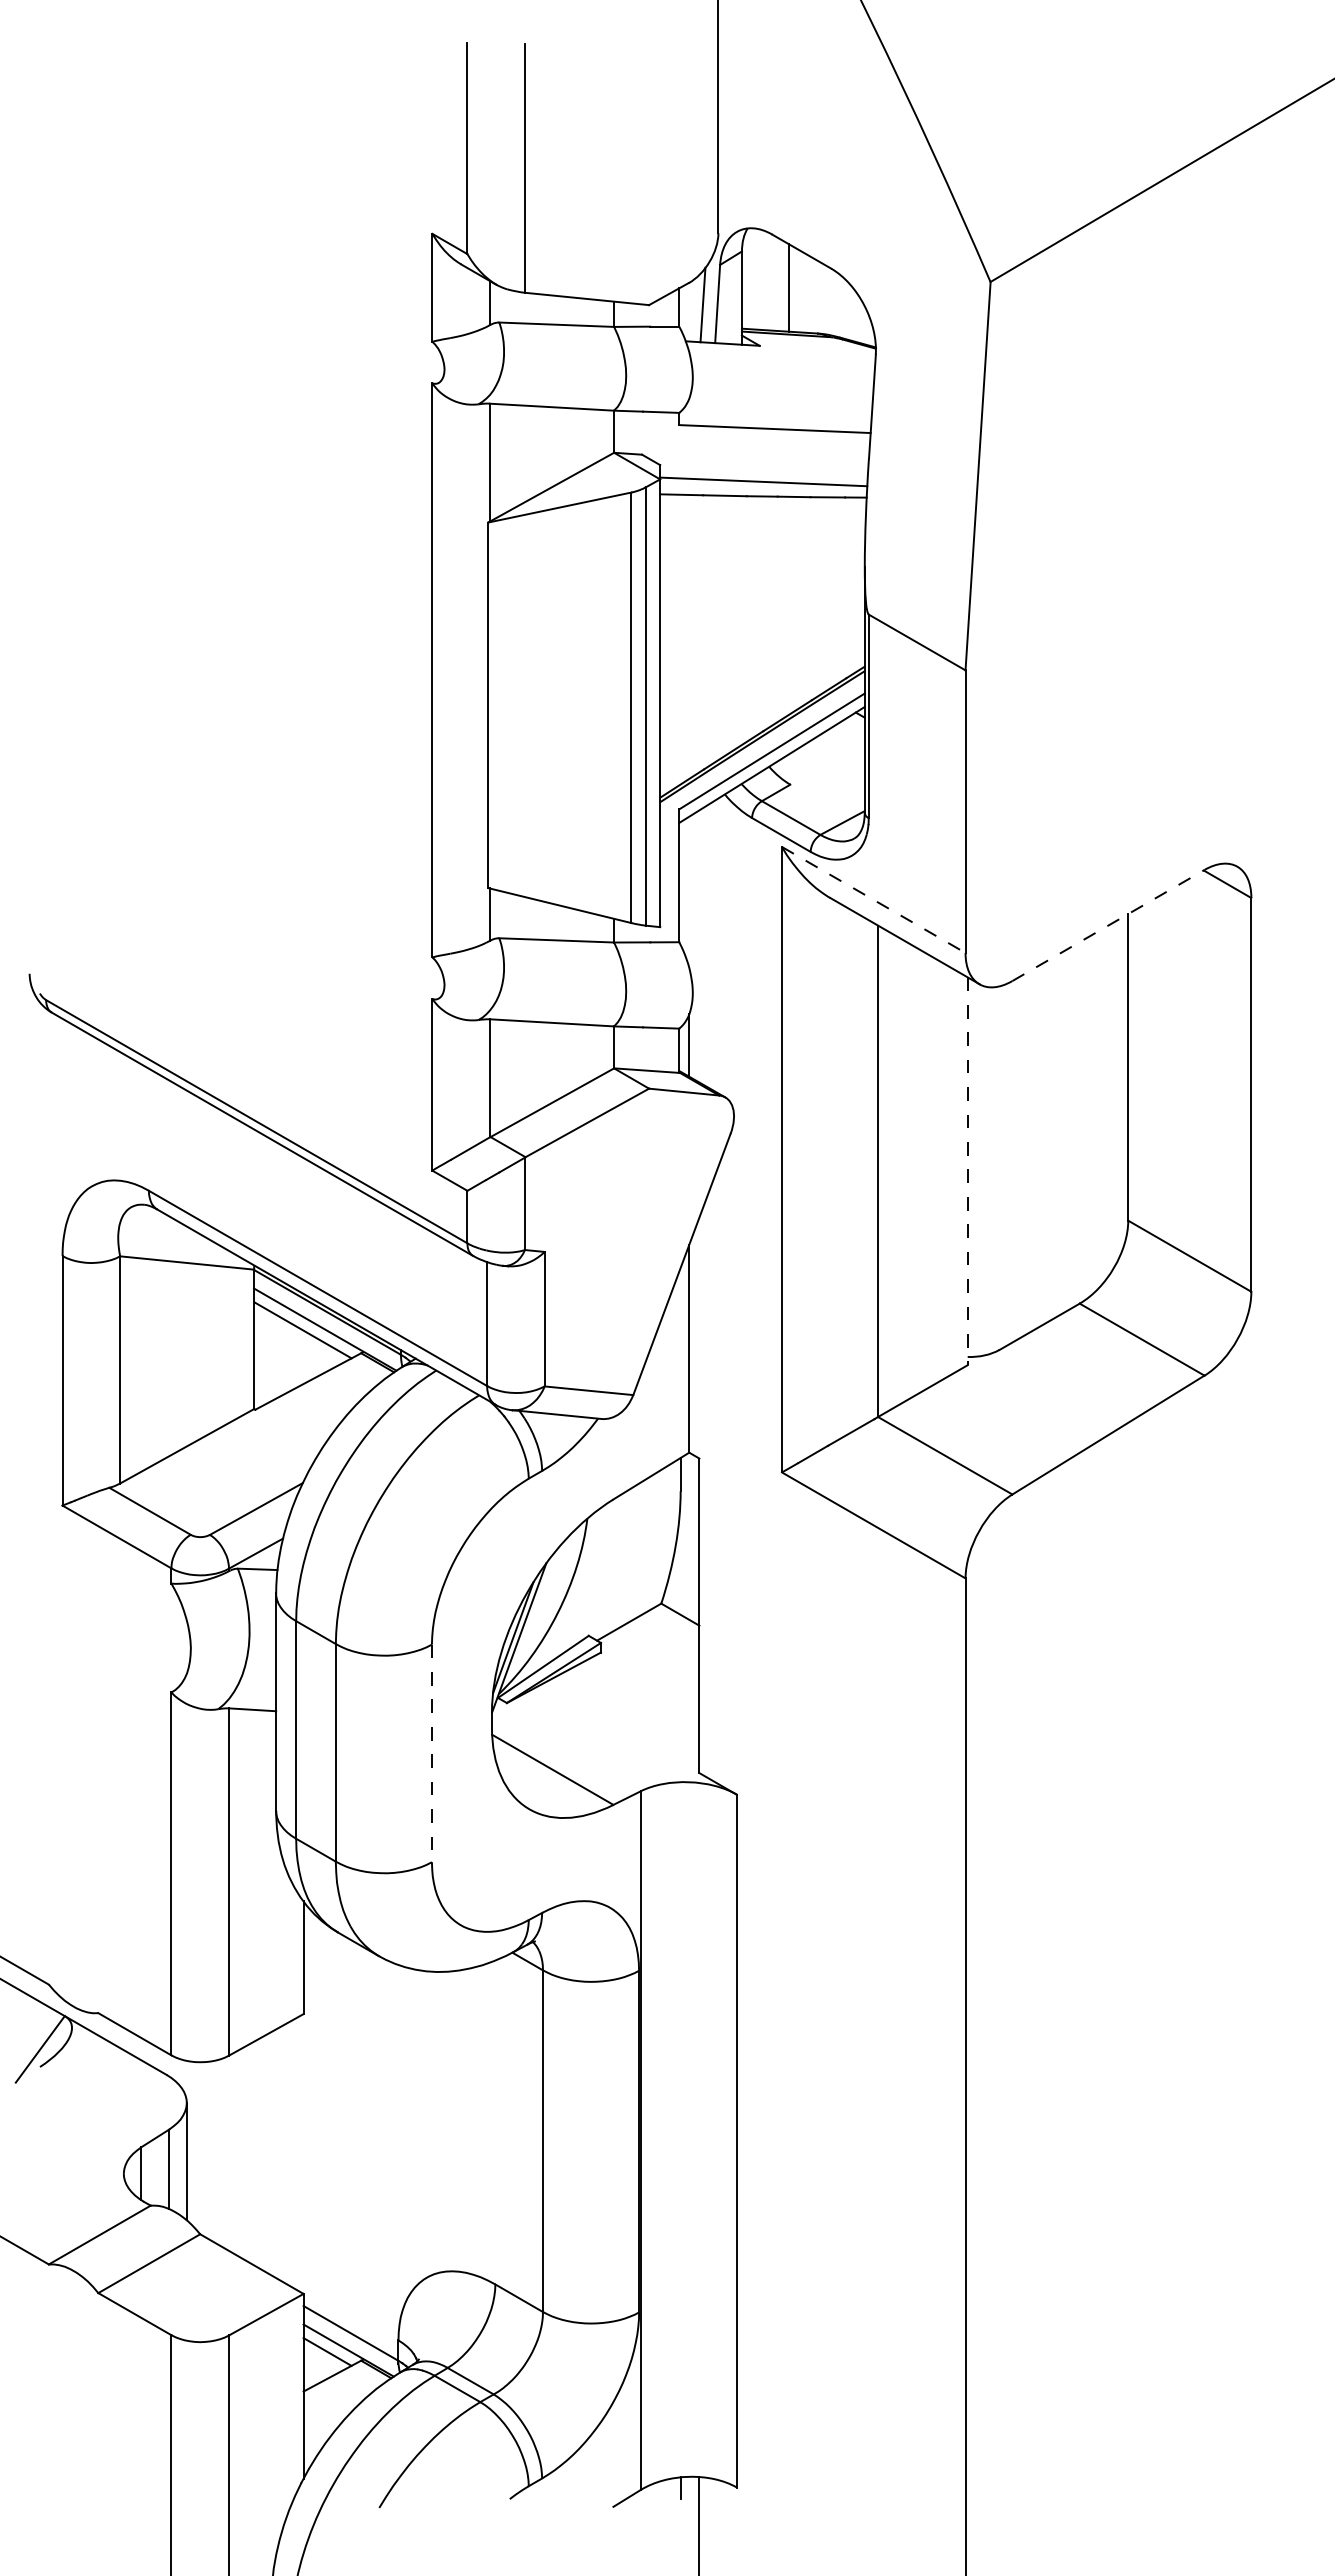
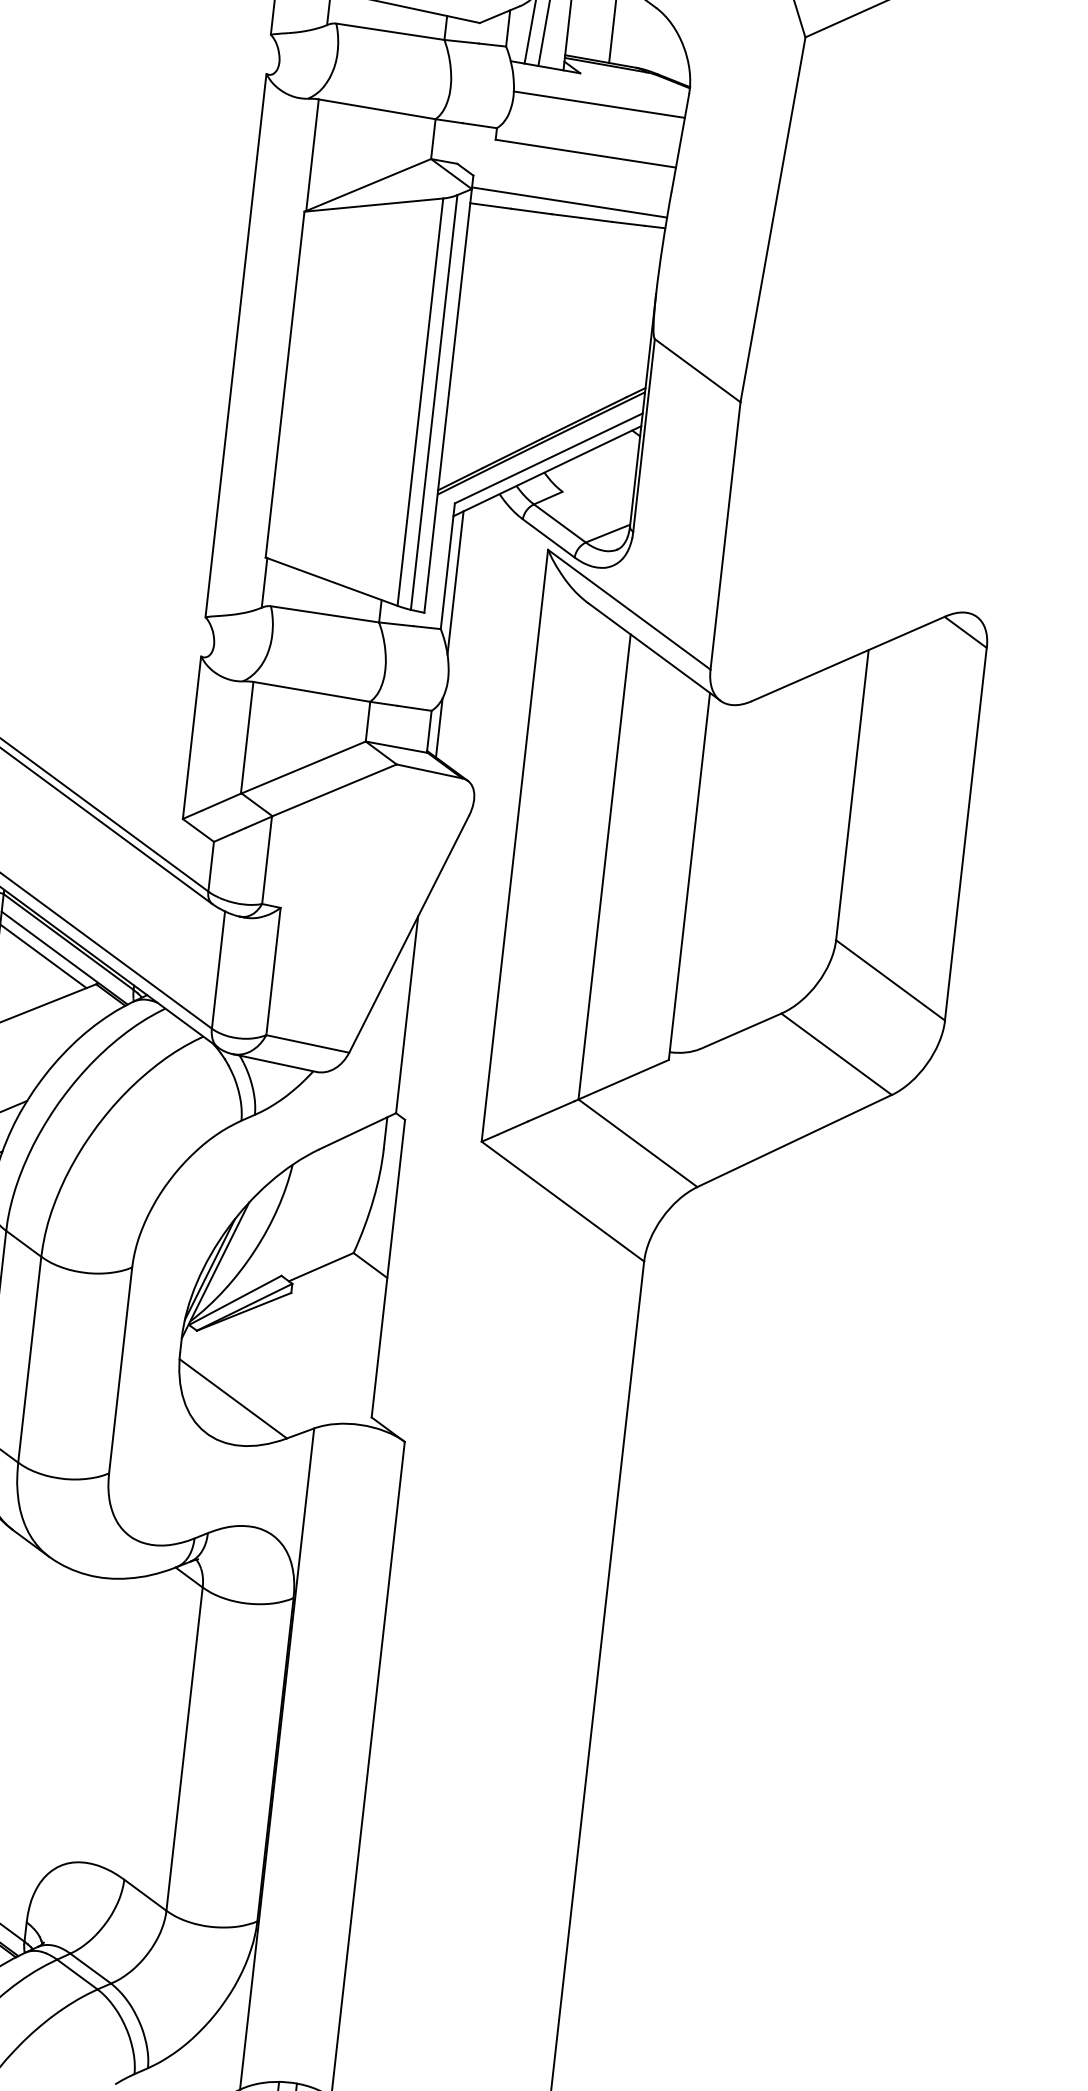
line: (783, 376) -> (599, 104), added
line: (689, 892) -> (455, 583), added
line: (873, 899) -> (629, 609), dashed -> solid
line: (1108, 925) -> (848, 658), dashed -> solid
line: (967, 1171) -> (689, 876), dashed -> solid
line: (431, 1753) -> (120, 1370), dashed -> solid

